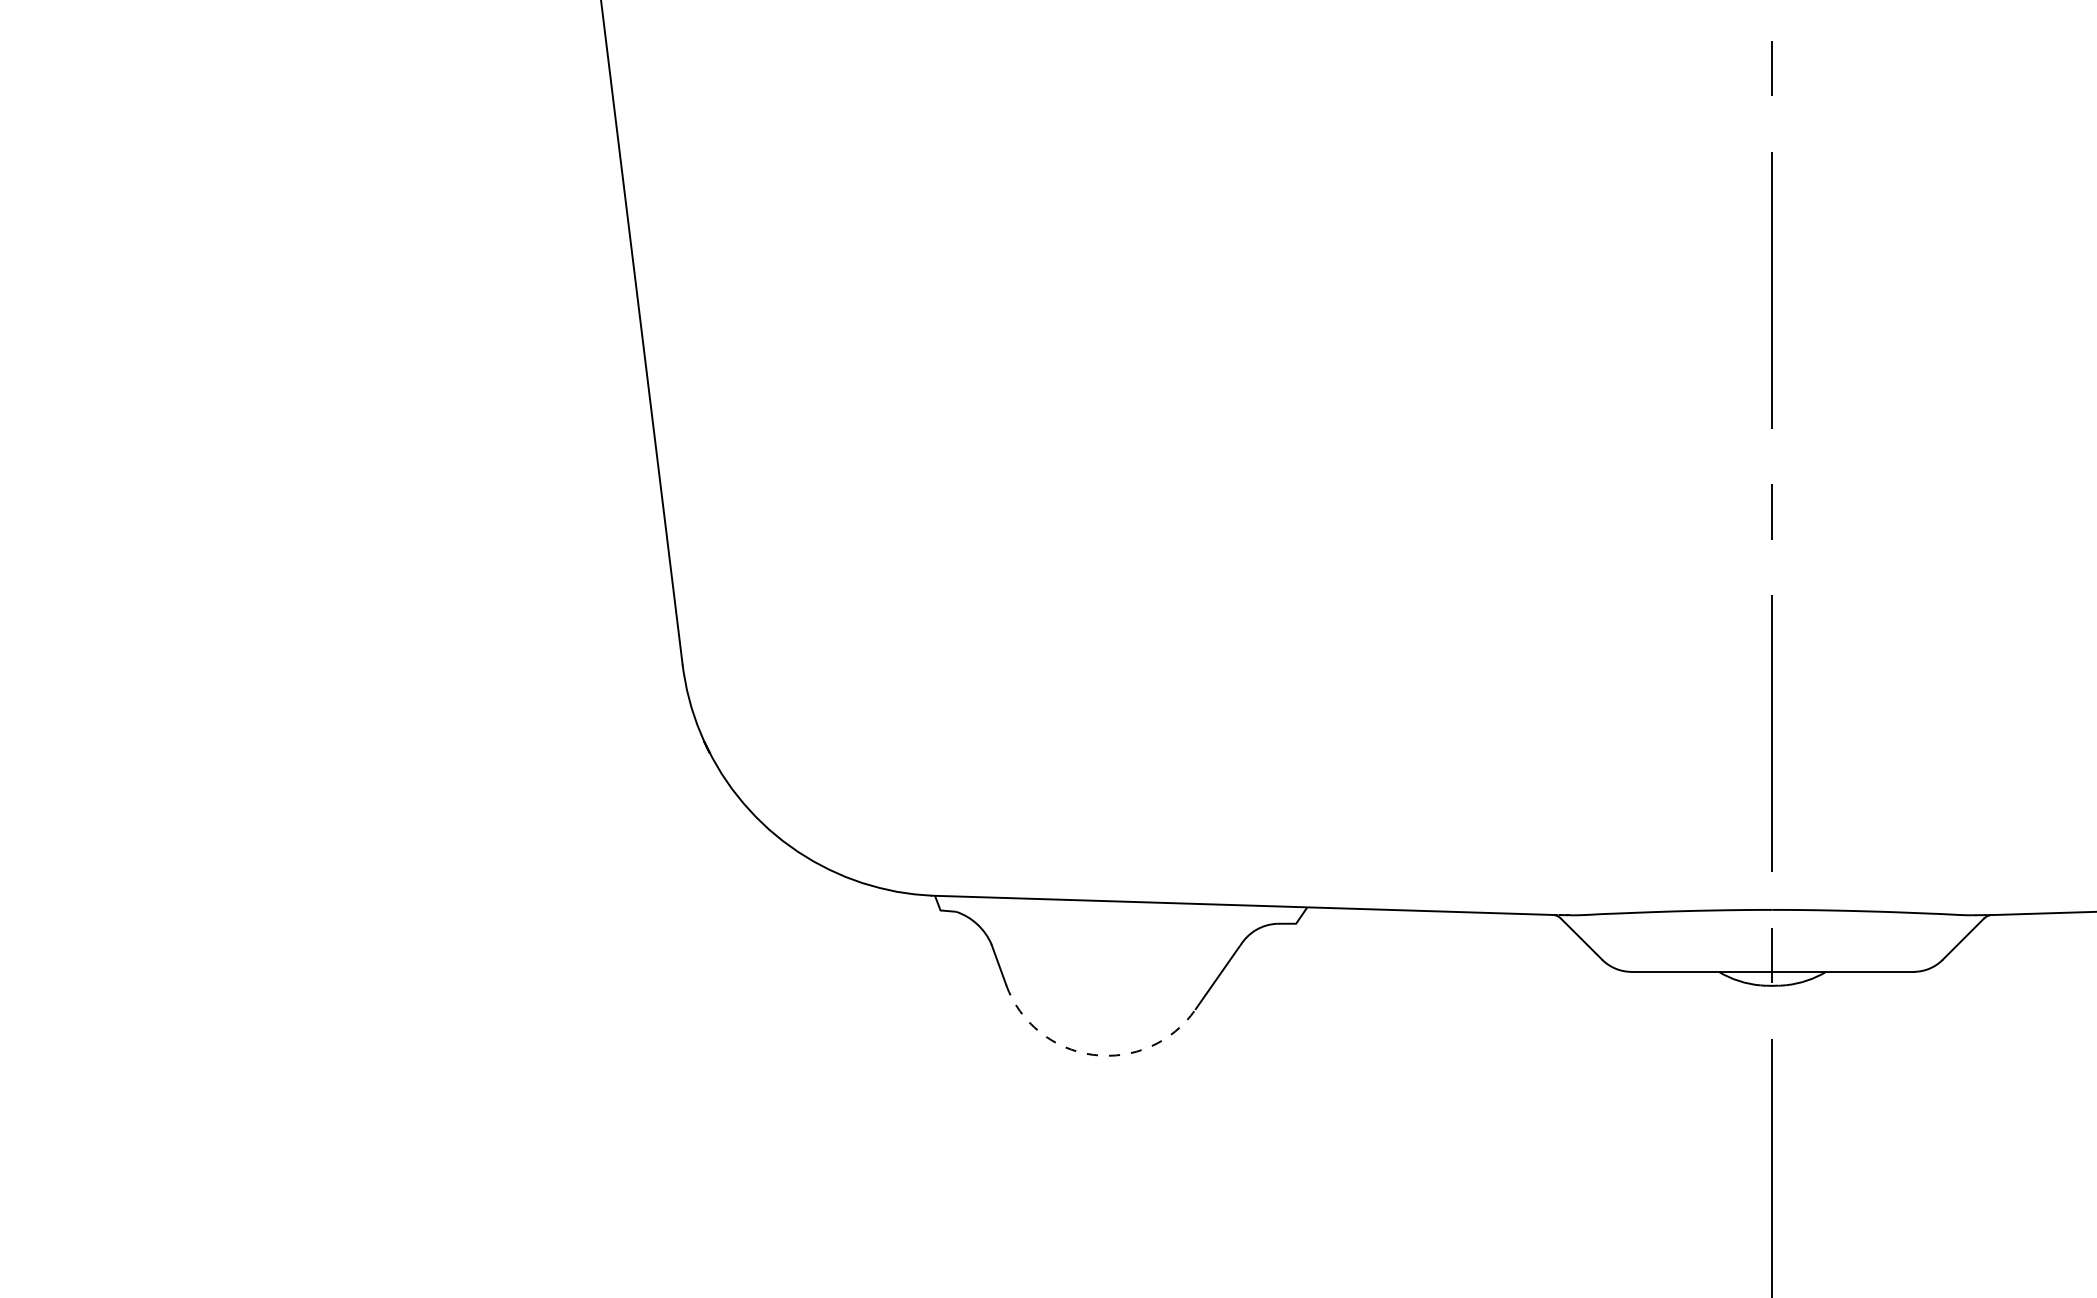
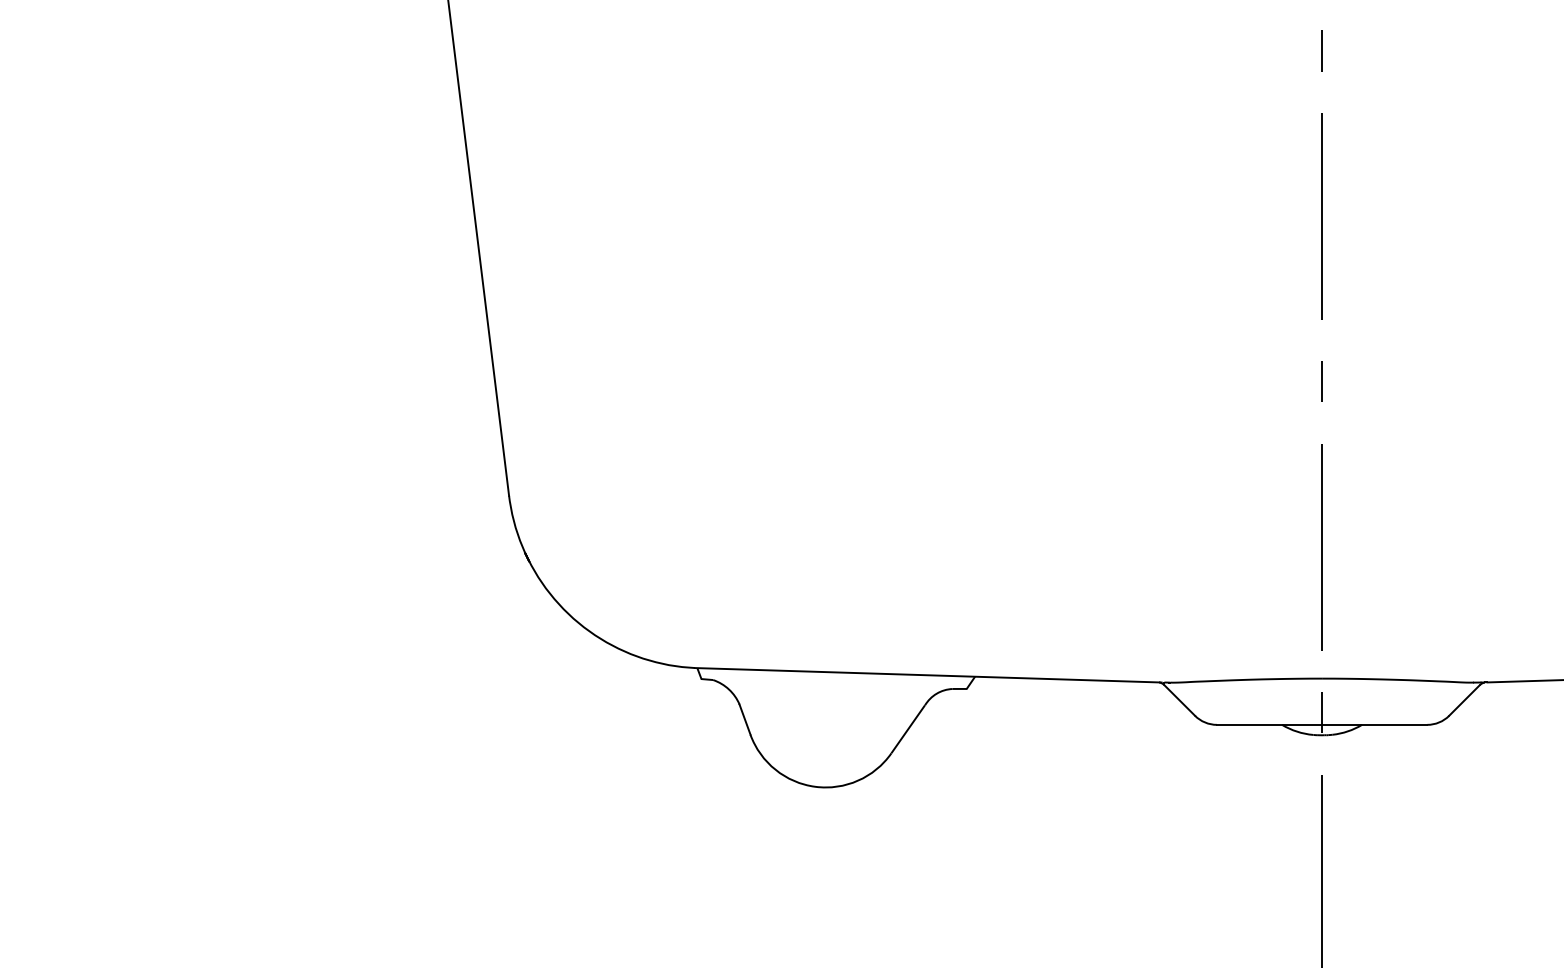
arc: (1093, 1054) -> (815, 786), dashed -> solid

